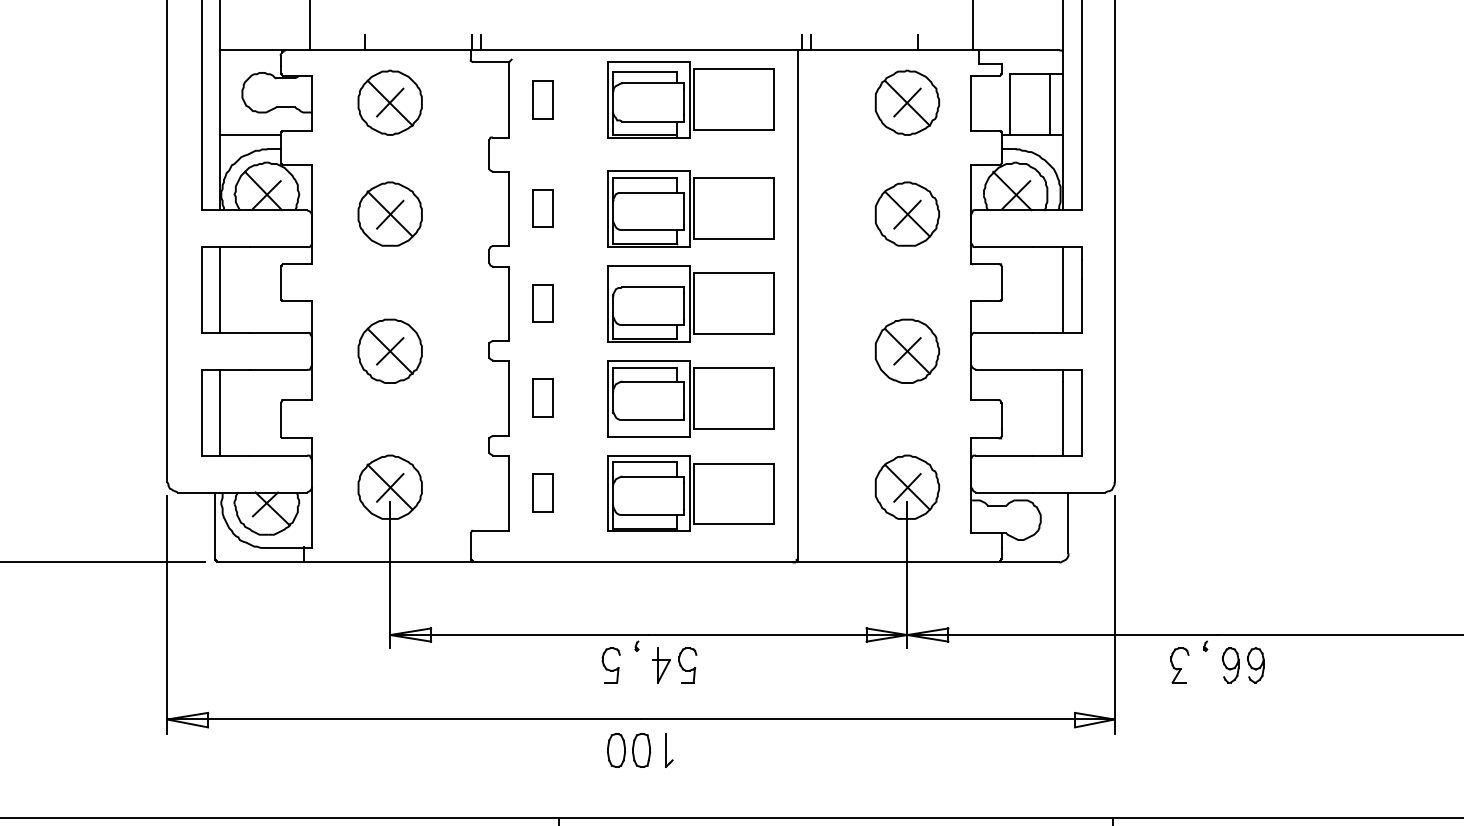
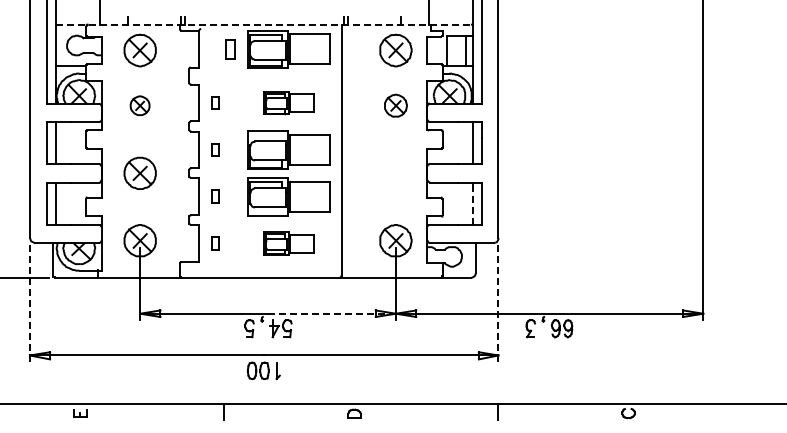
line: (639, 50) -> (263, 24), solid -> dashed
part: (542, 100) -> (230, 49), moved
part: (542, 207) -> (215, 102), size x0.7
part: (690, 207) -> (288, 102), size x0.6
part: (388, 213) -> (139, 105), size x0.6
part: (906, 213) -> (395, 105), size x0.7
part: (542, 302) -> (215, 149), size x0.7
part: (906, 349) -> (395, 172), removed
part: (542, 397) -> (215, 196), size x0.7
line: (1064, 418) -> (473, 206), solid -> dashed
part: (542, 493) -> (215, 243), size x0.7
part: (690, 493) -> (288, 243), size x0.6
line: (166, 614) -> (29, 303), solid -> dashed
line: (1114, 614) -> (498, 303), solid -> dashed
line: (779, 634) -> (332, 313), solid -> dashed

